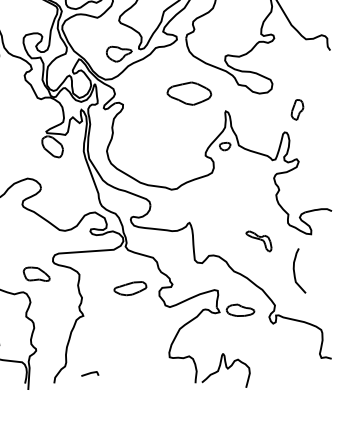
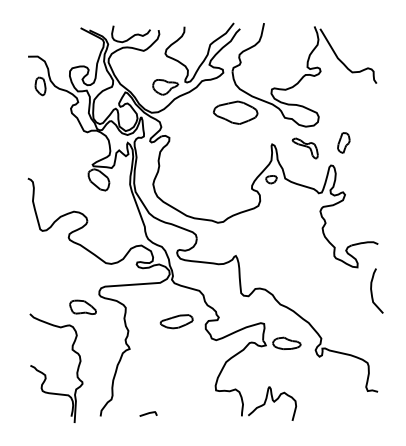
part: (189, 93) -> (235, 112), moved
part: (258, 241) -> (304, 148), moved
curve: (295, 270) -> (372, 290), moved
line: (90, 373) -> (148, 413), moved

